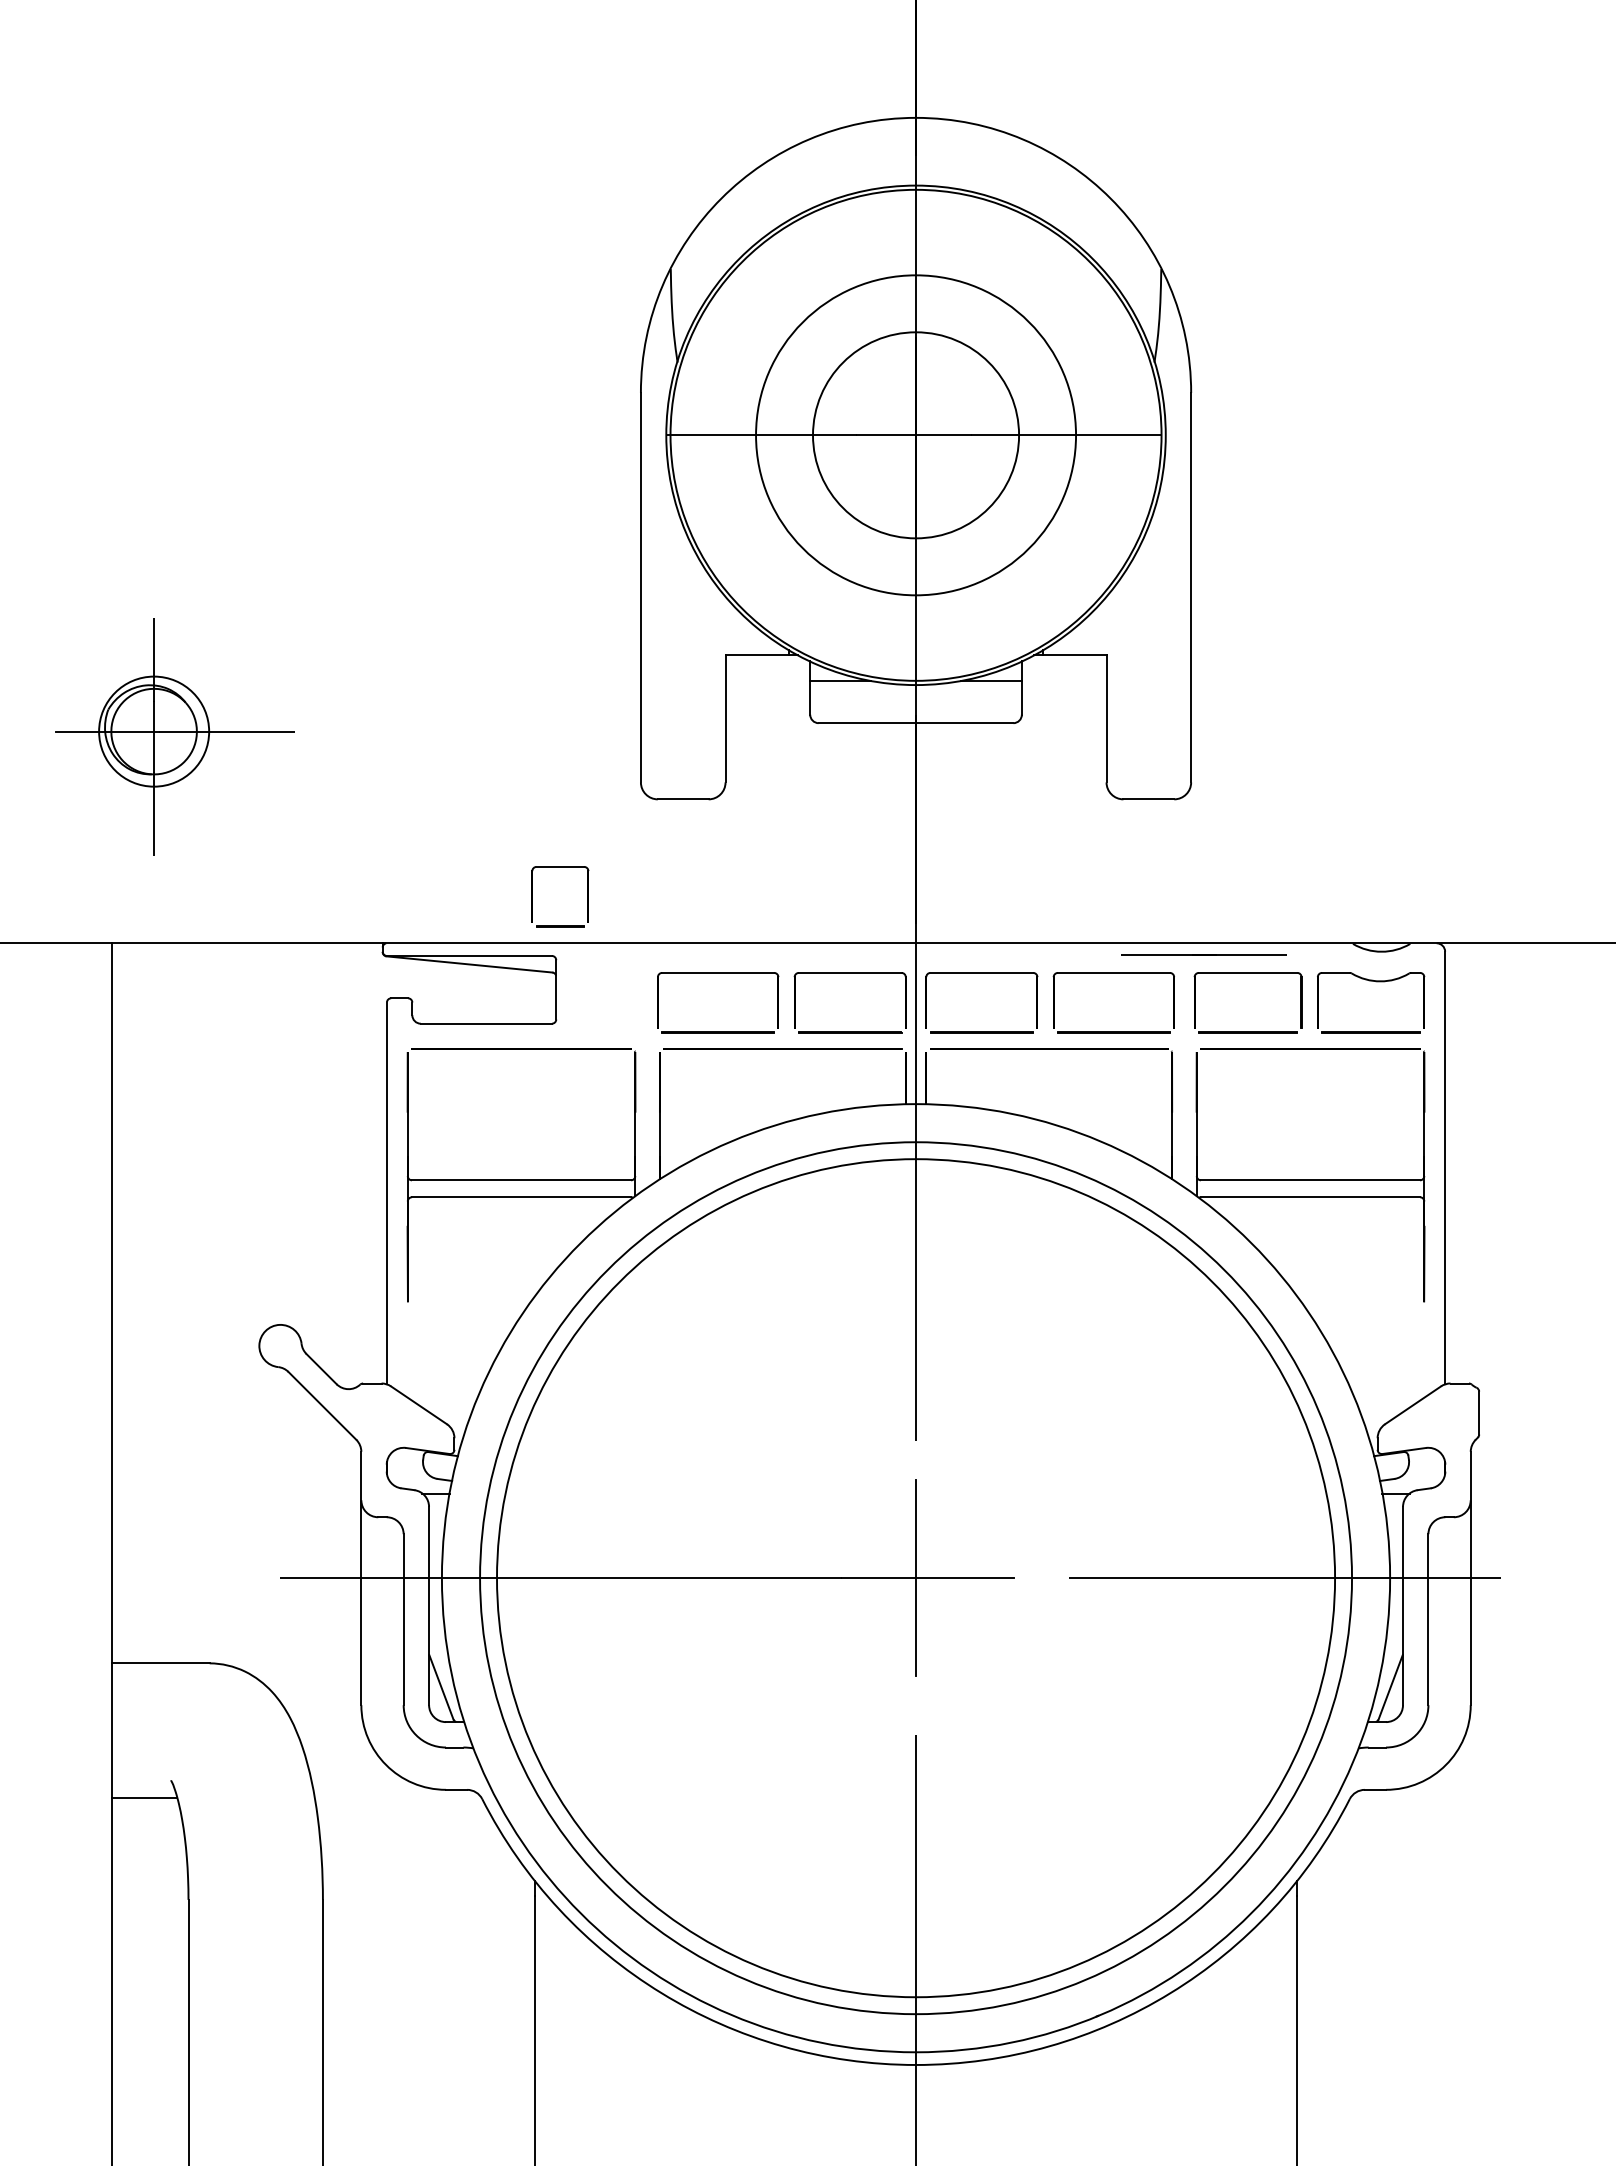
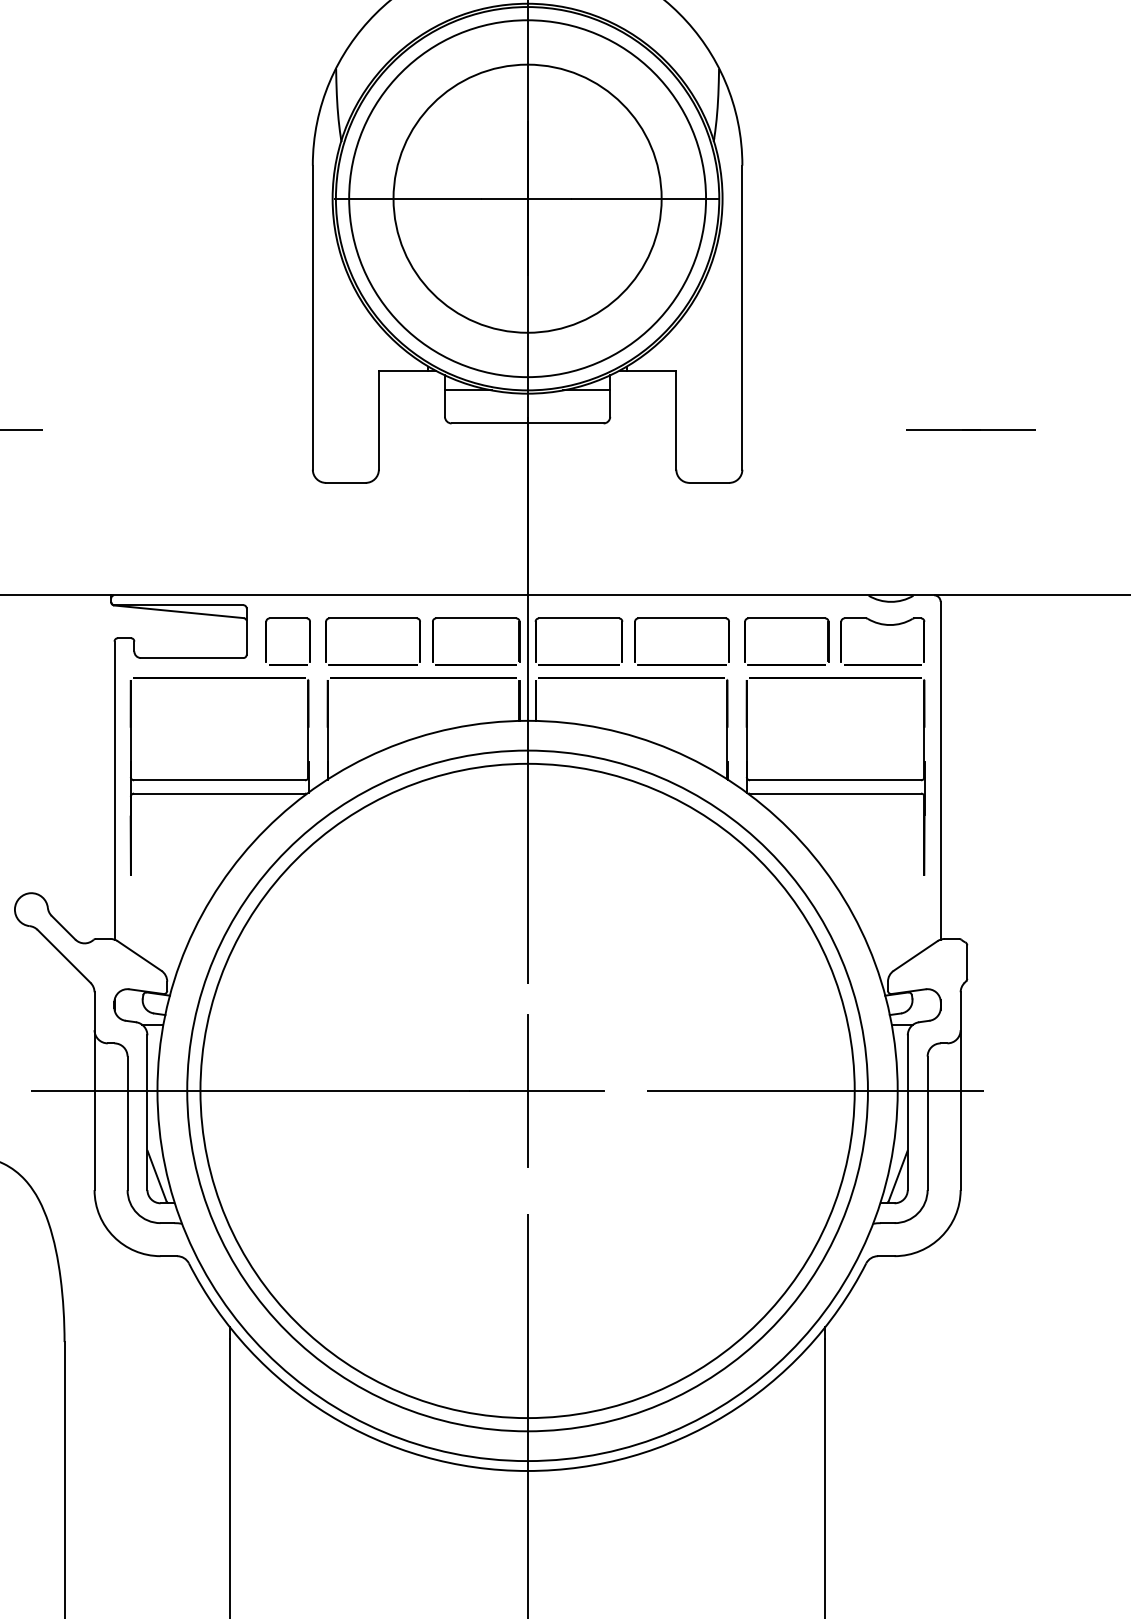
circle: (915, 434) -> (527, 198), size x1.43
circle: (915, 435) -> (527, 198), size x1.67
part: (587, 896) -> (309, 641), moved
line: (1203, 954) -> (970, 429), moved

